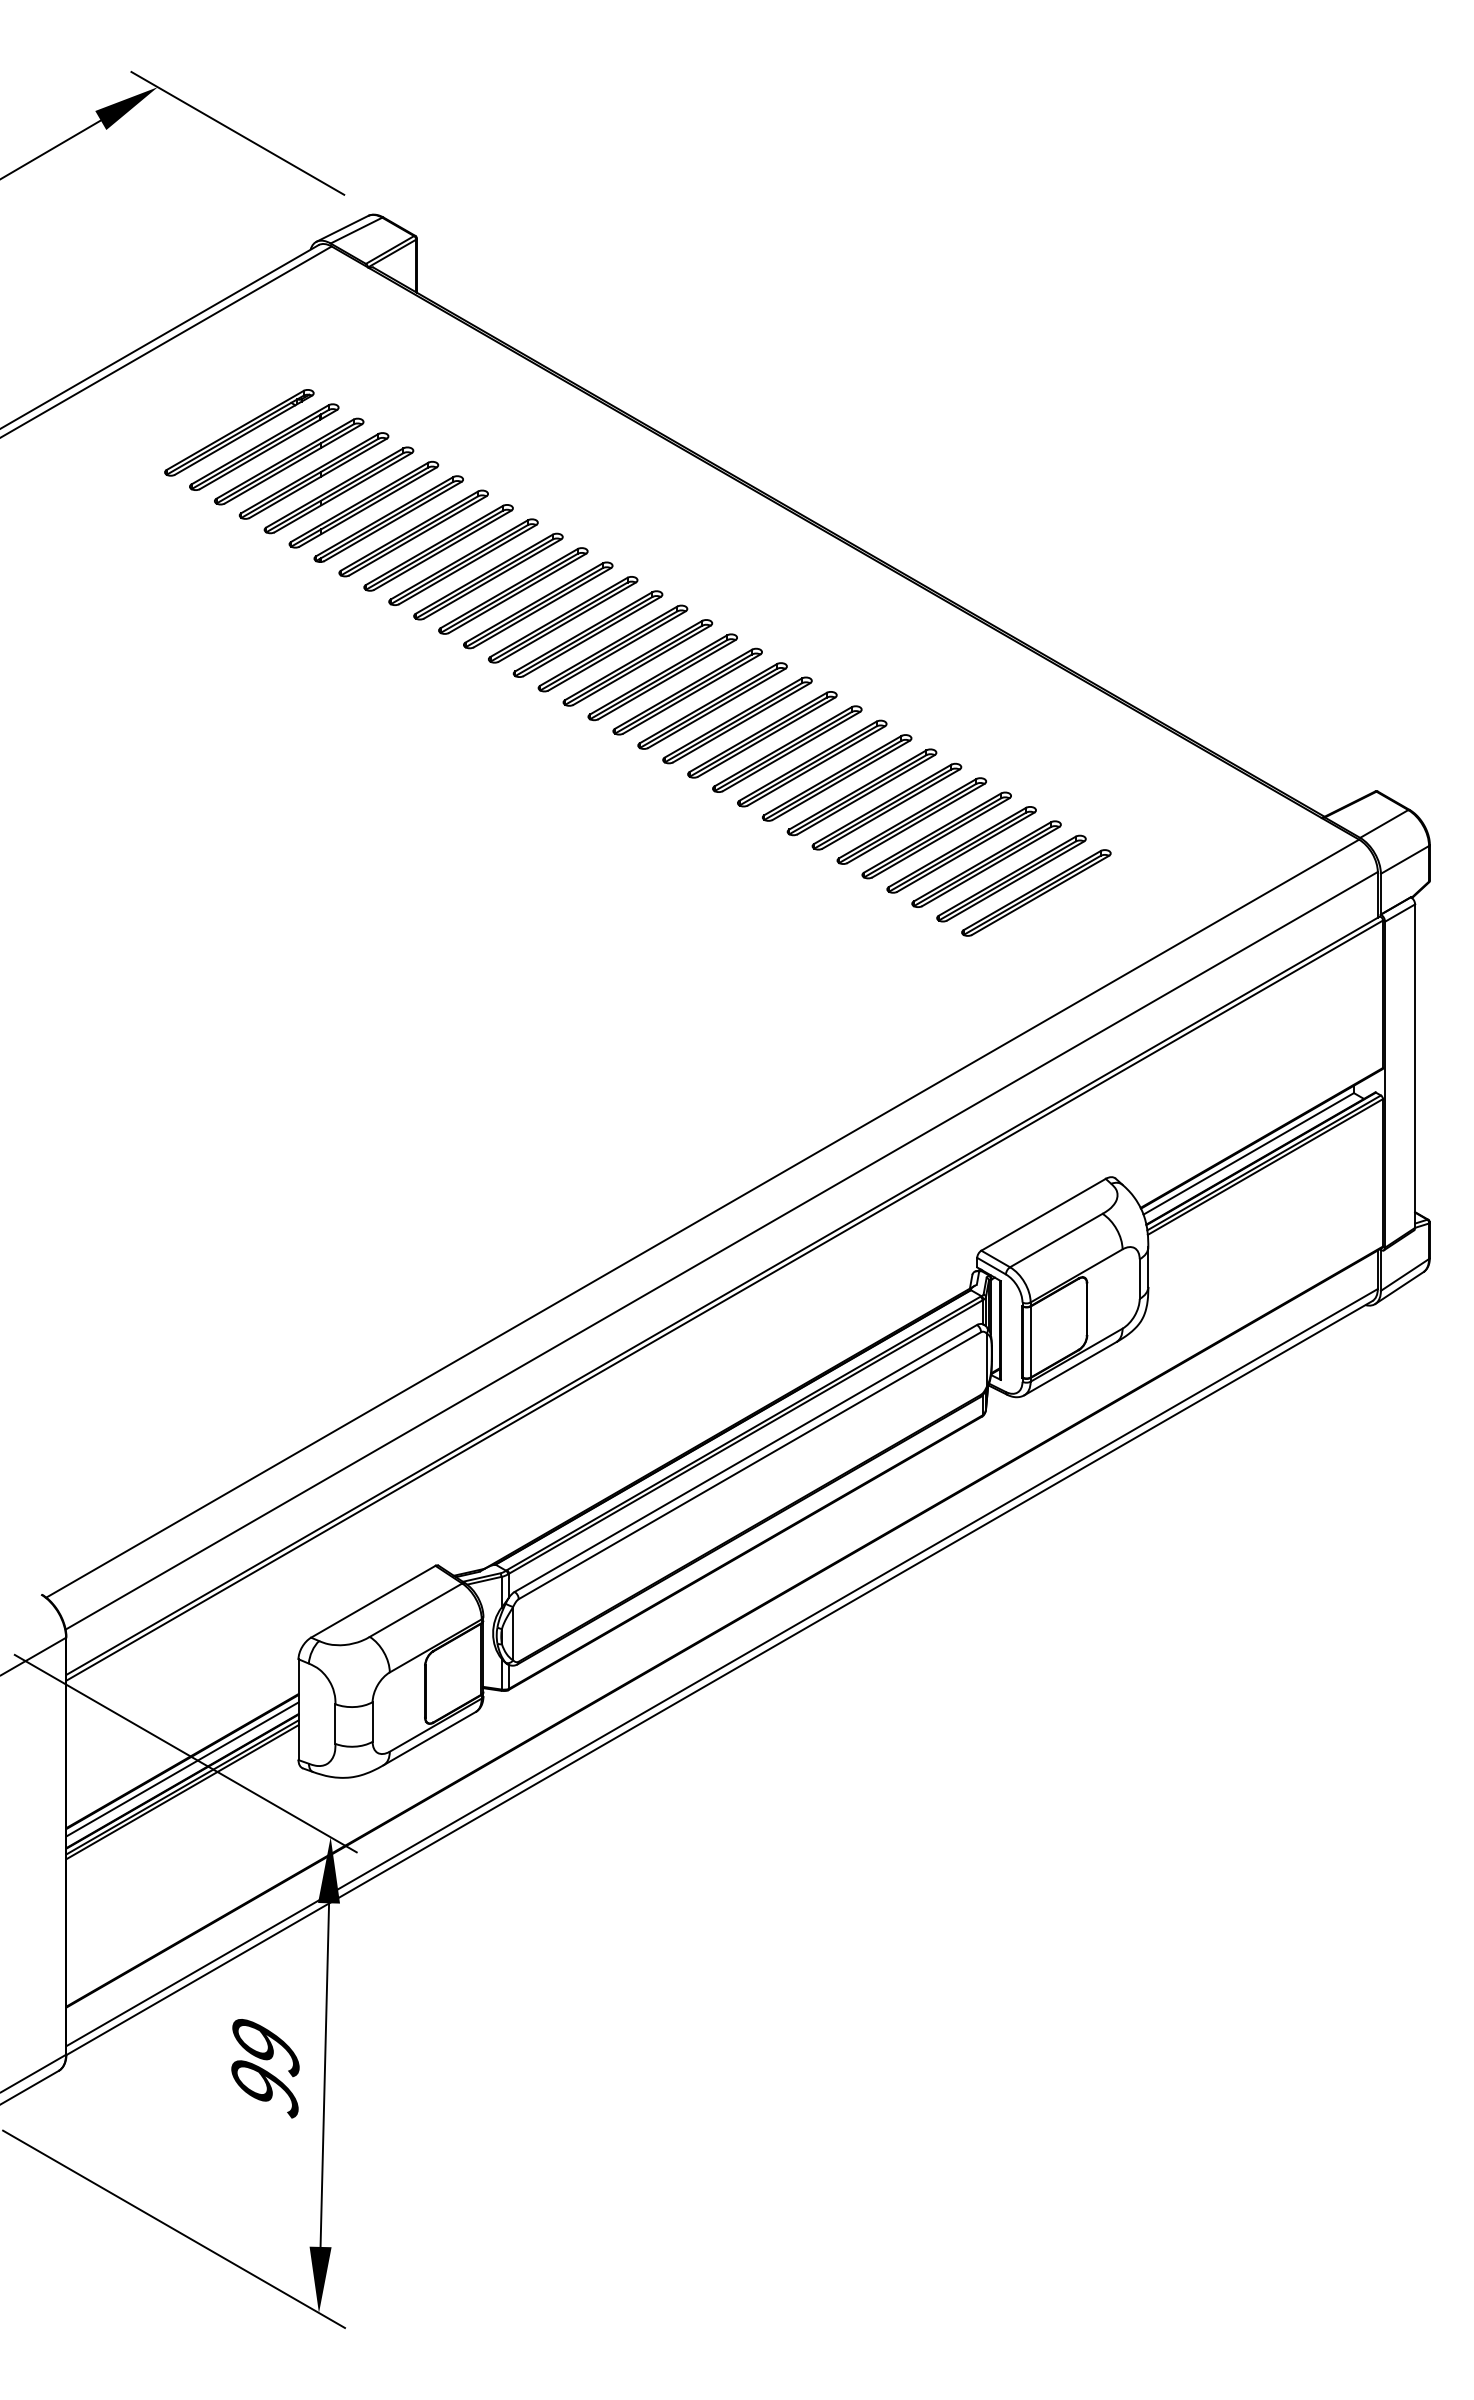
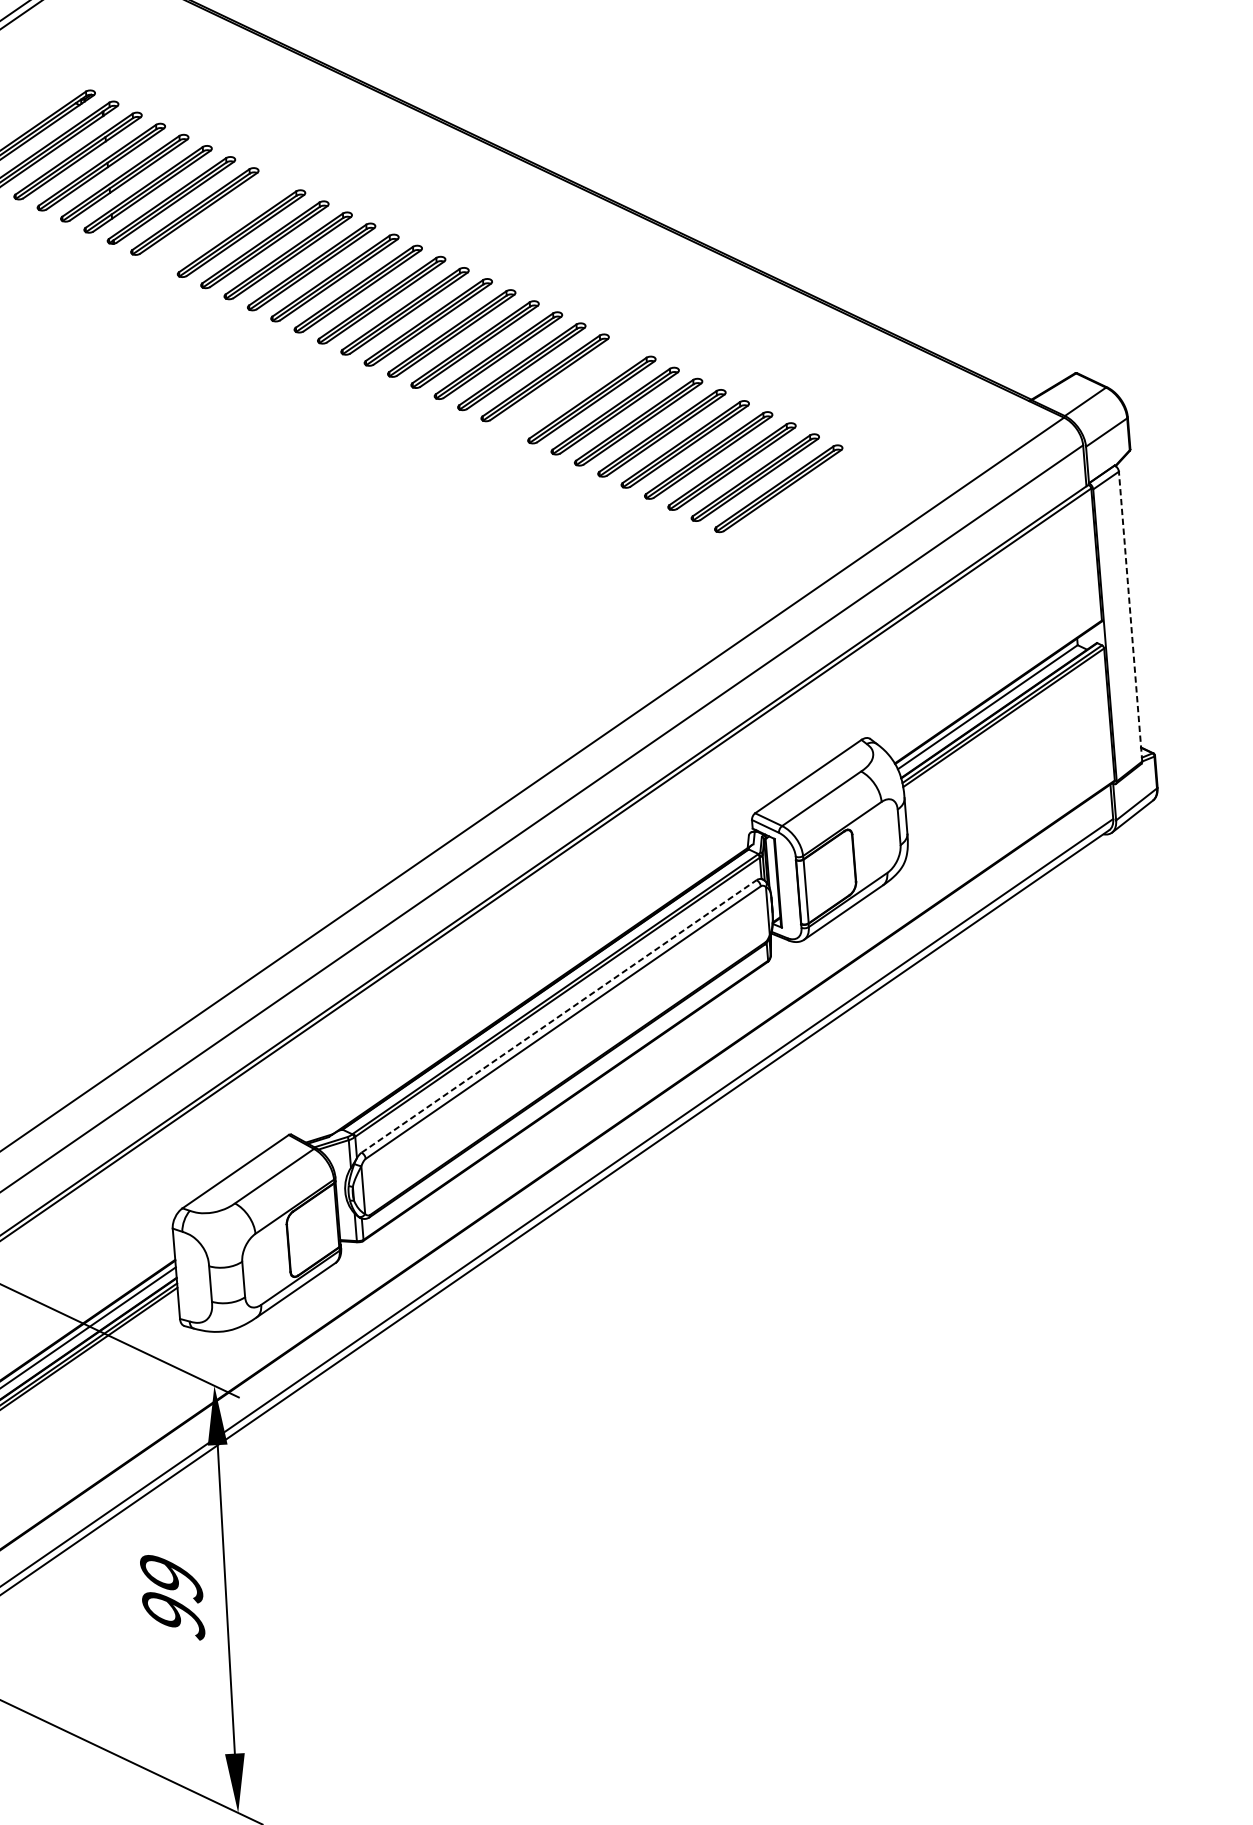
part: (438, 547) -> (218, 222), removed
part: (812, 763) -> (568, 388), removed
line: (1415, 1066) -> (1130, 616), solid -> dashed
line: (745, 1458) -> (558, 1016), solid -> dashed

